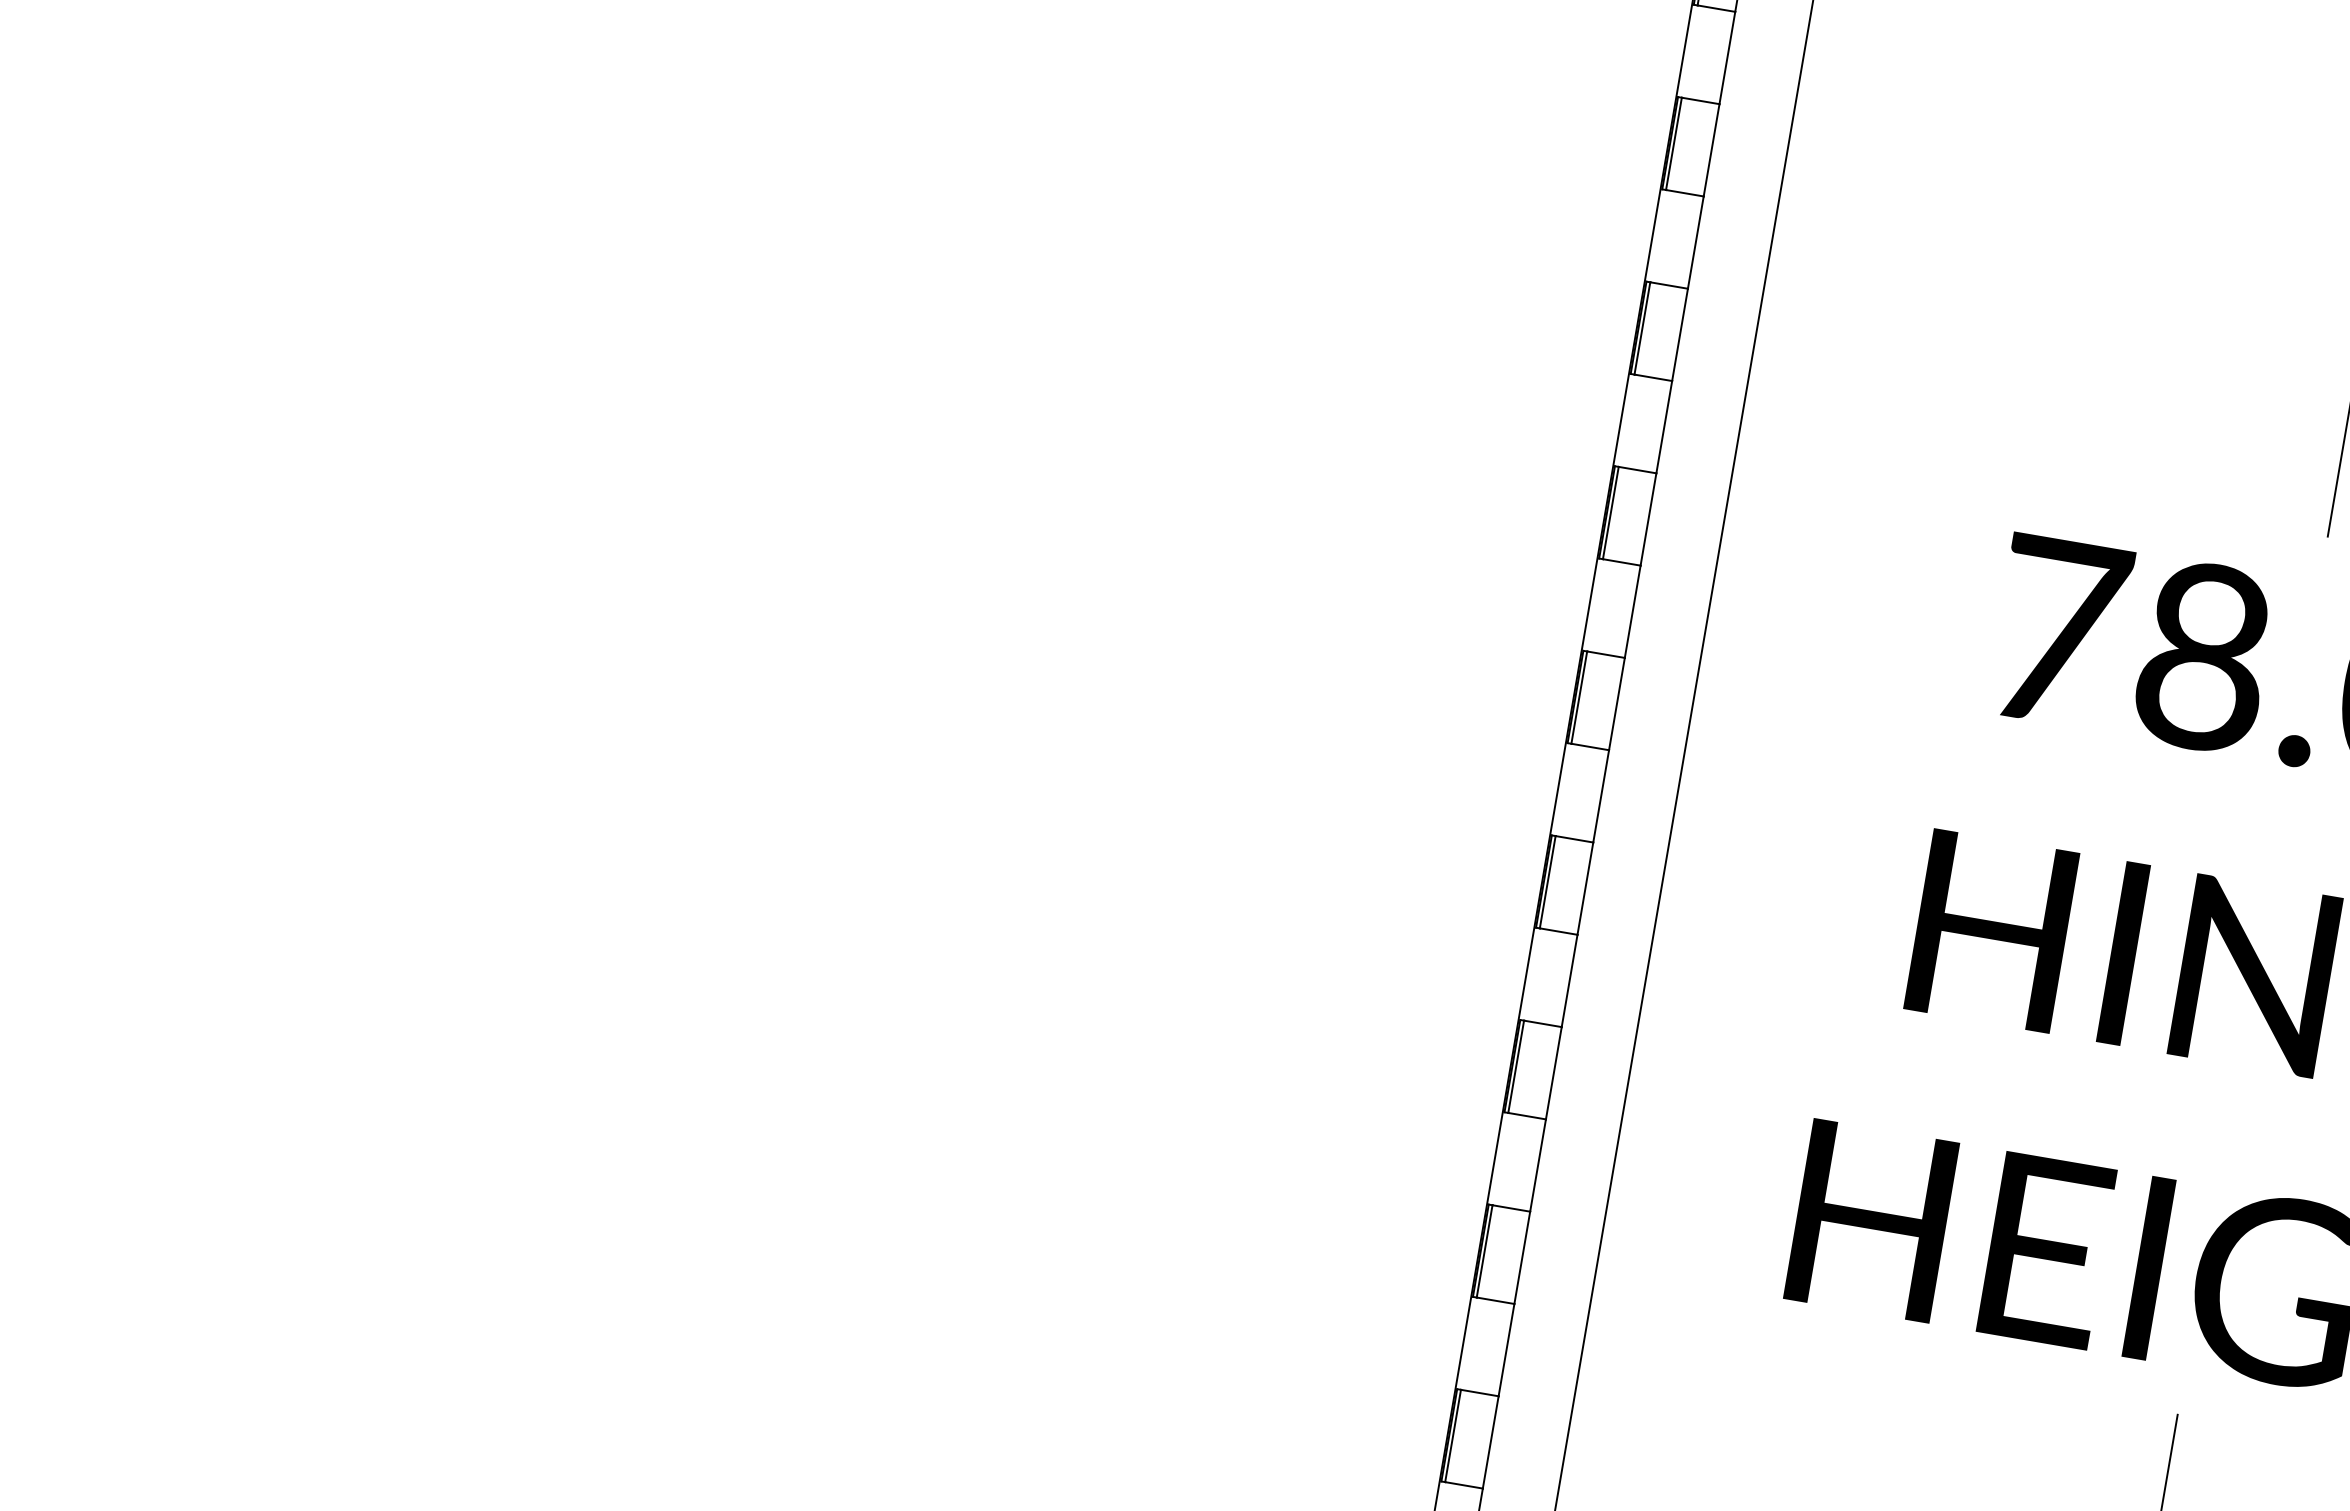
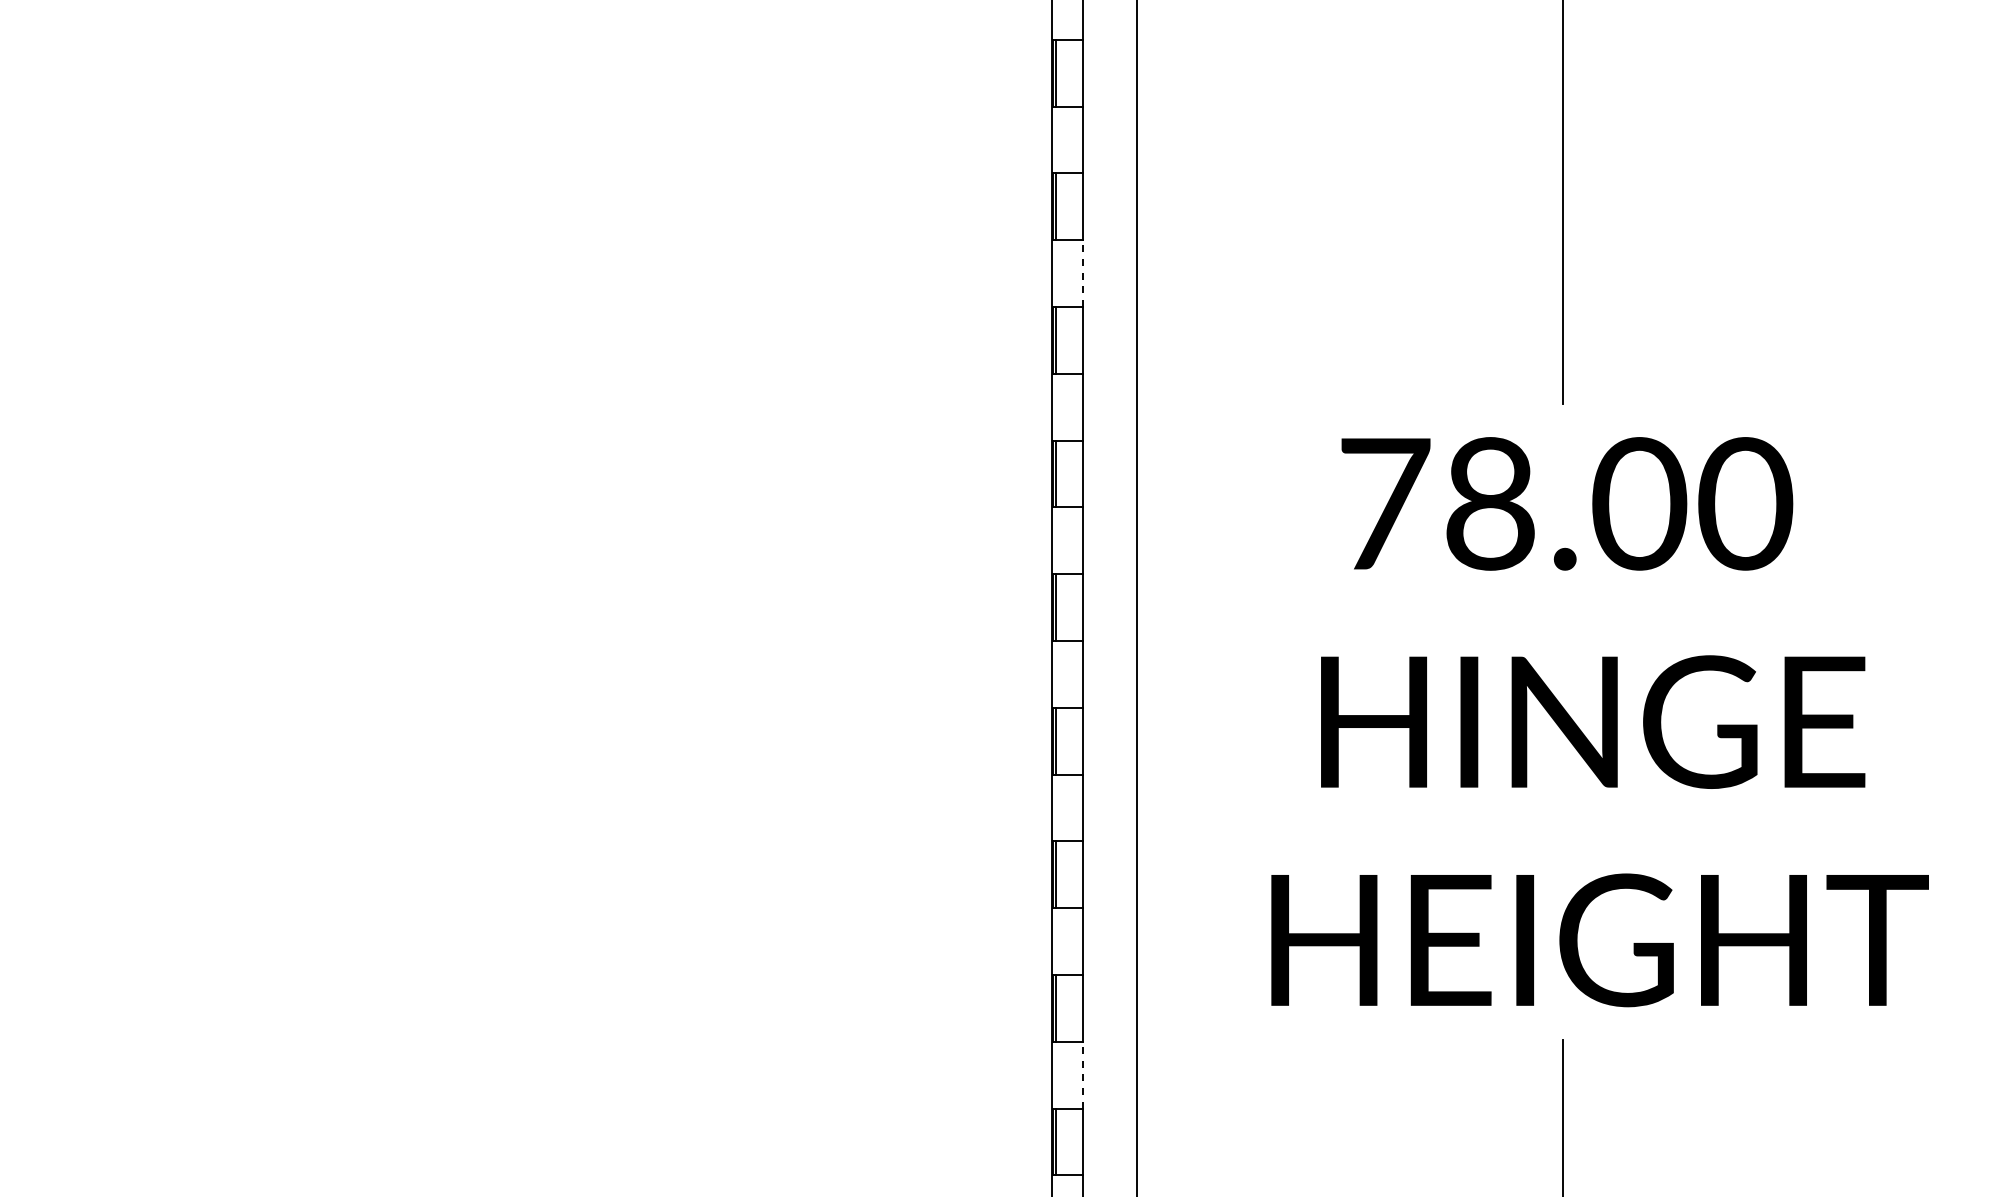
line: (1696, 242) -> (1083, 273), solid -> dashed
line: (1507, 1349) -> (1083, 1074), solid -> dashed

